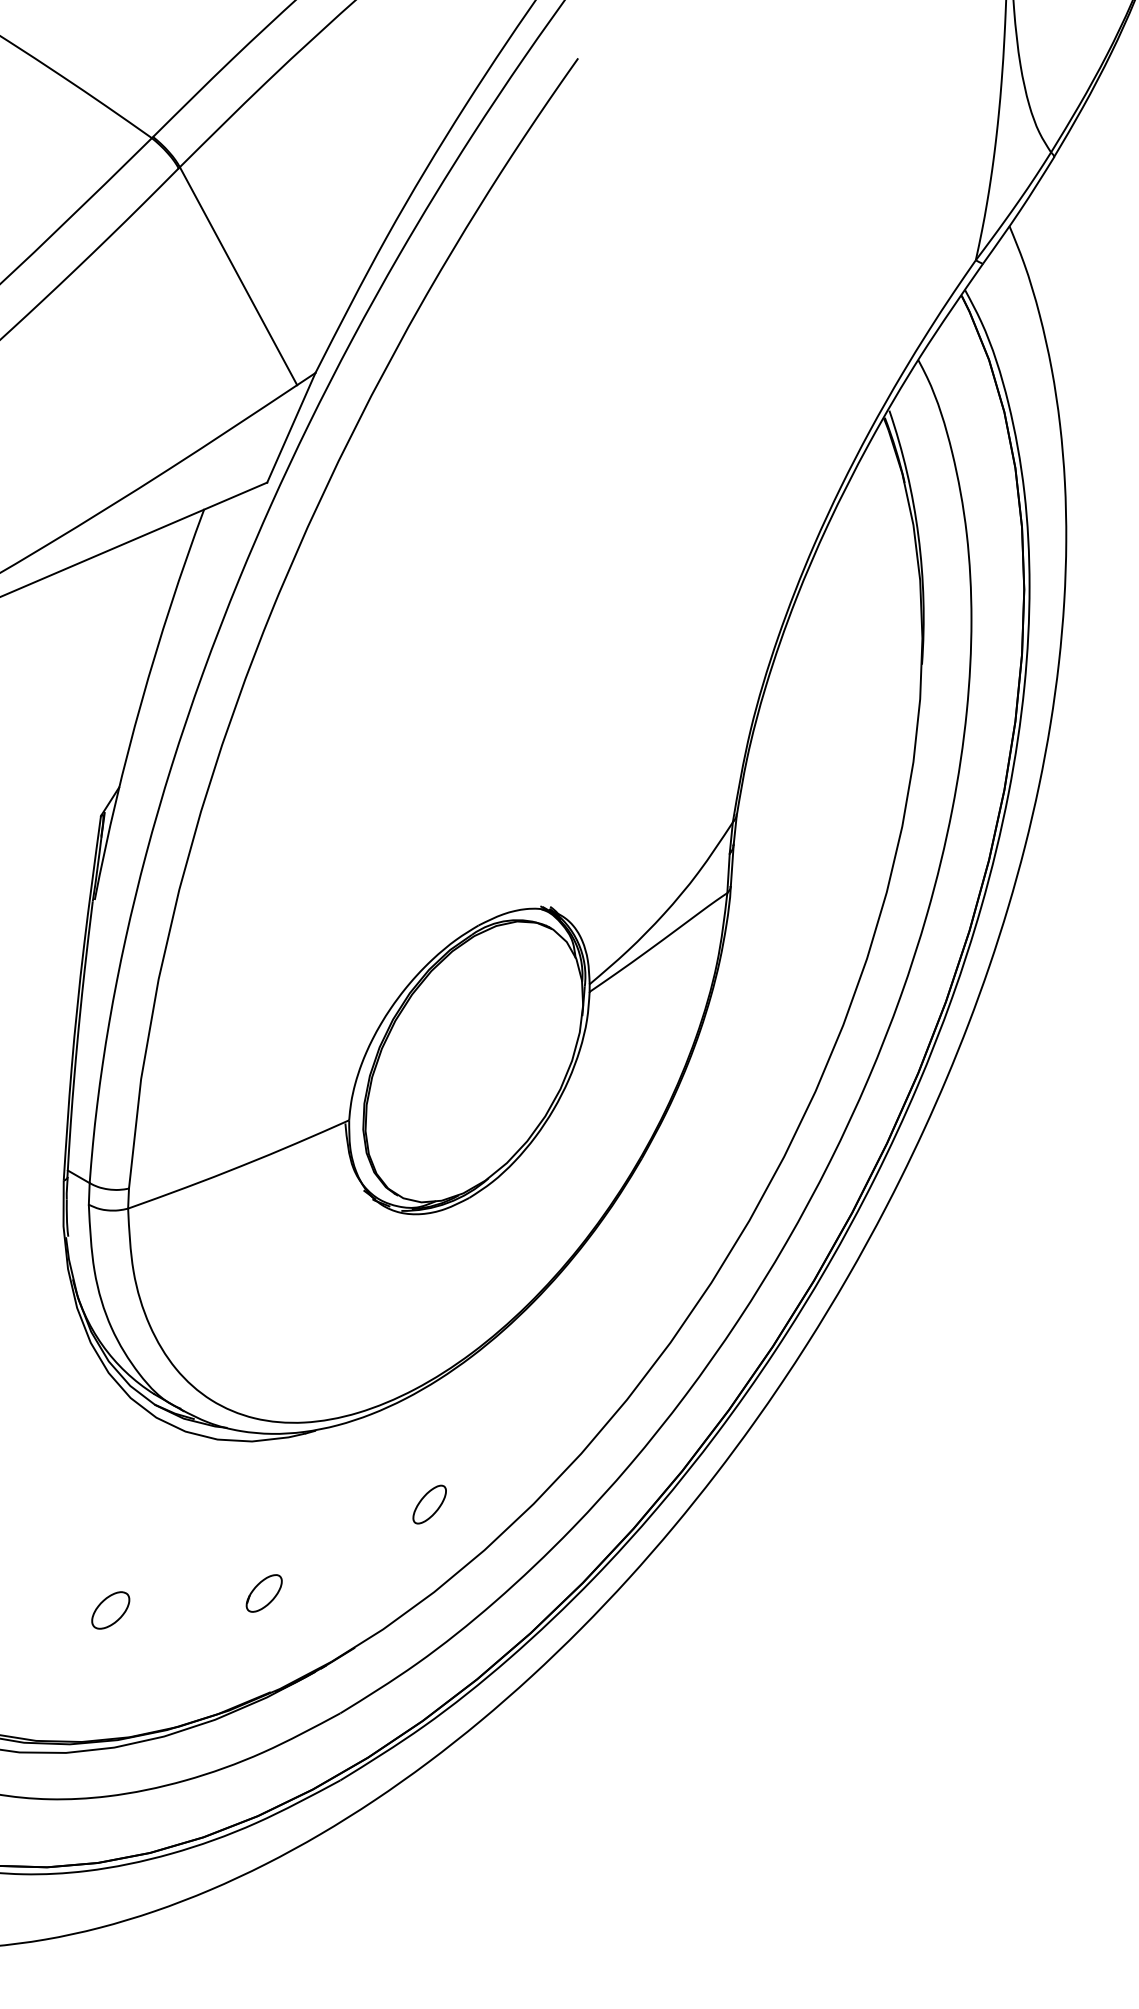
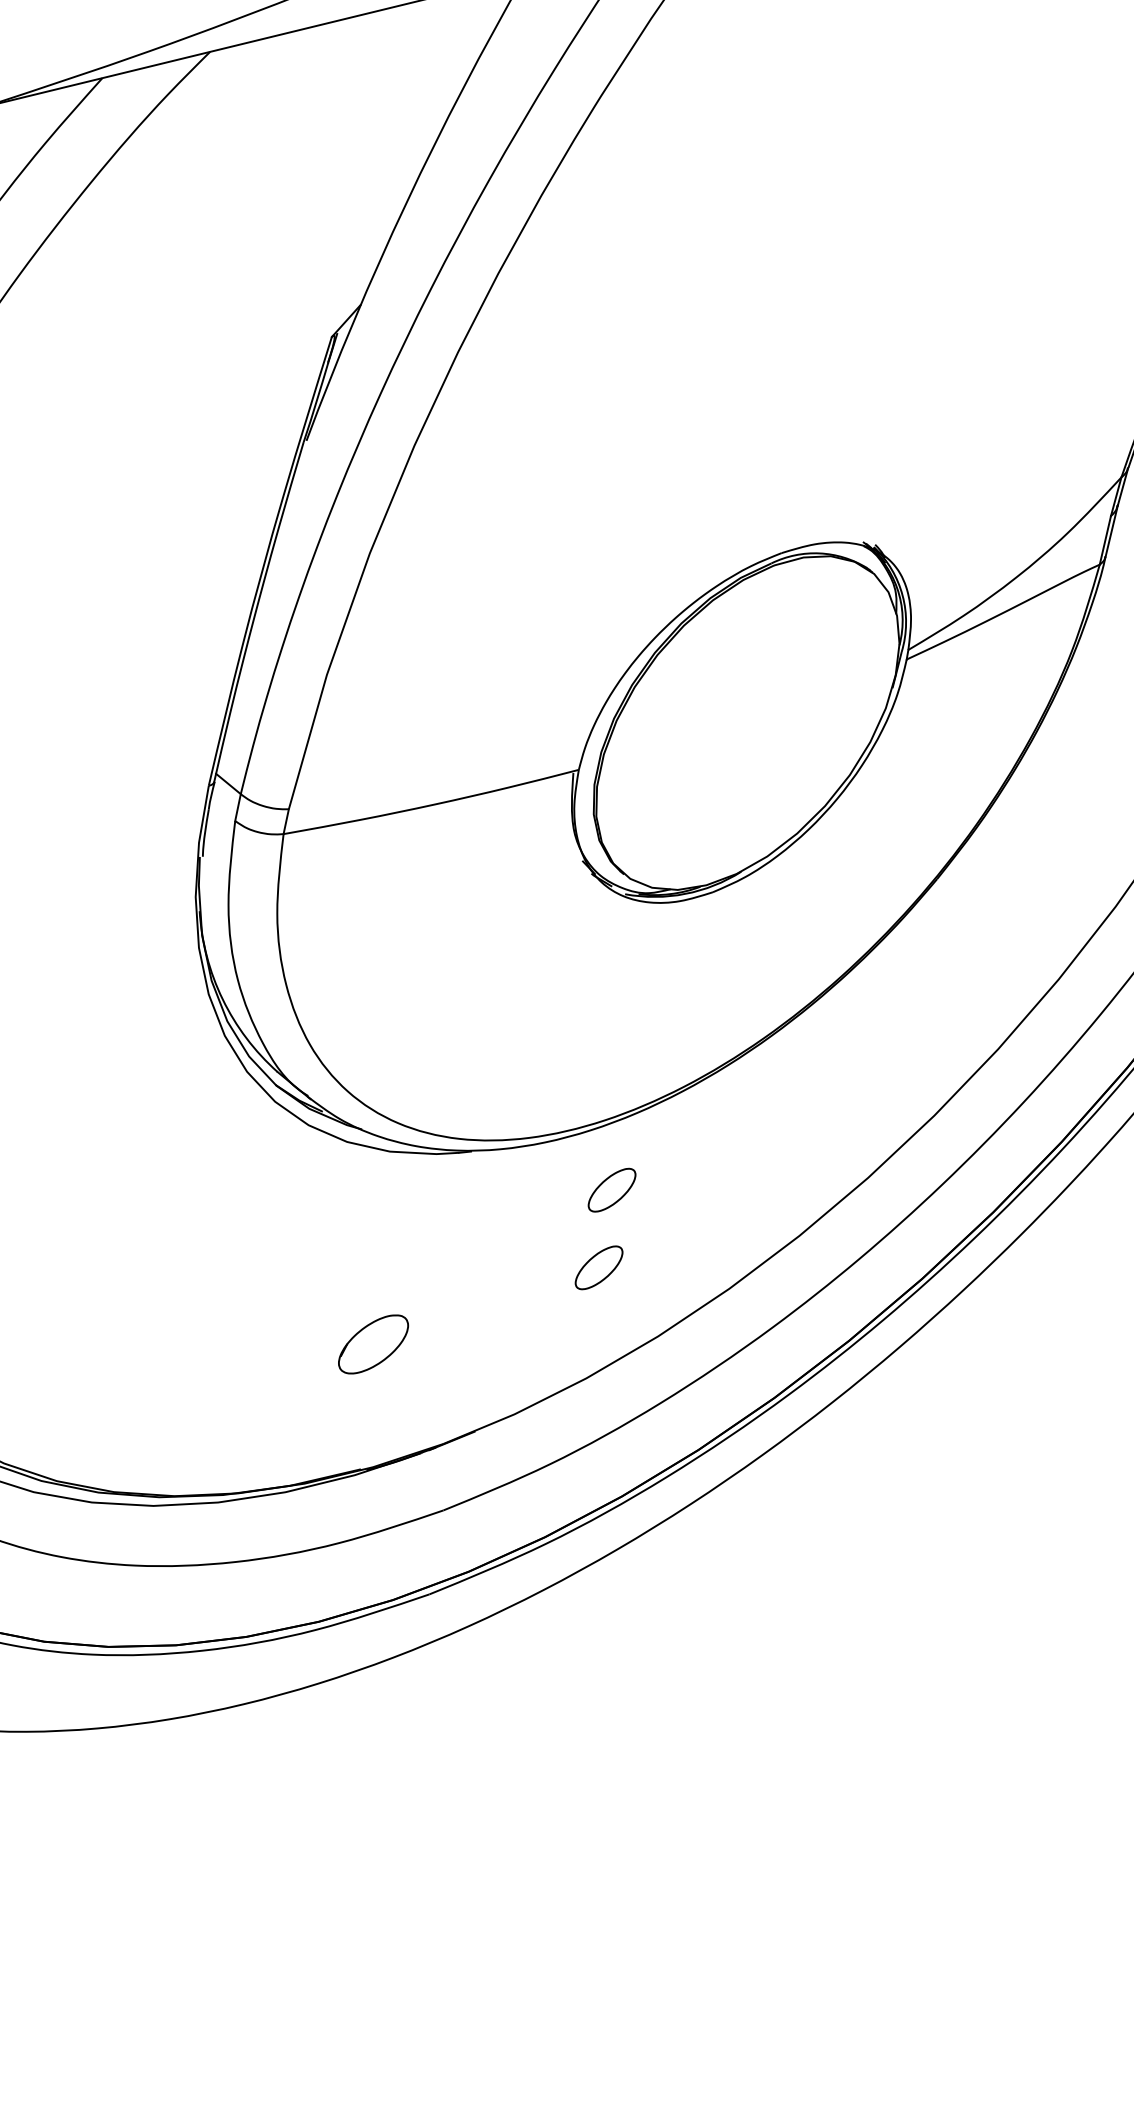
part: (429, 1442) -> (611, 1190), added
part: (263, 1593) -> (372, 1344), size x1.4
part: (110, 1610) -> (177, 1333), removed

